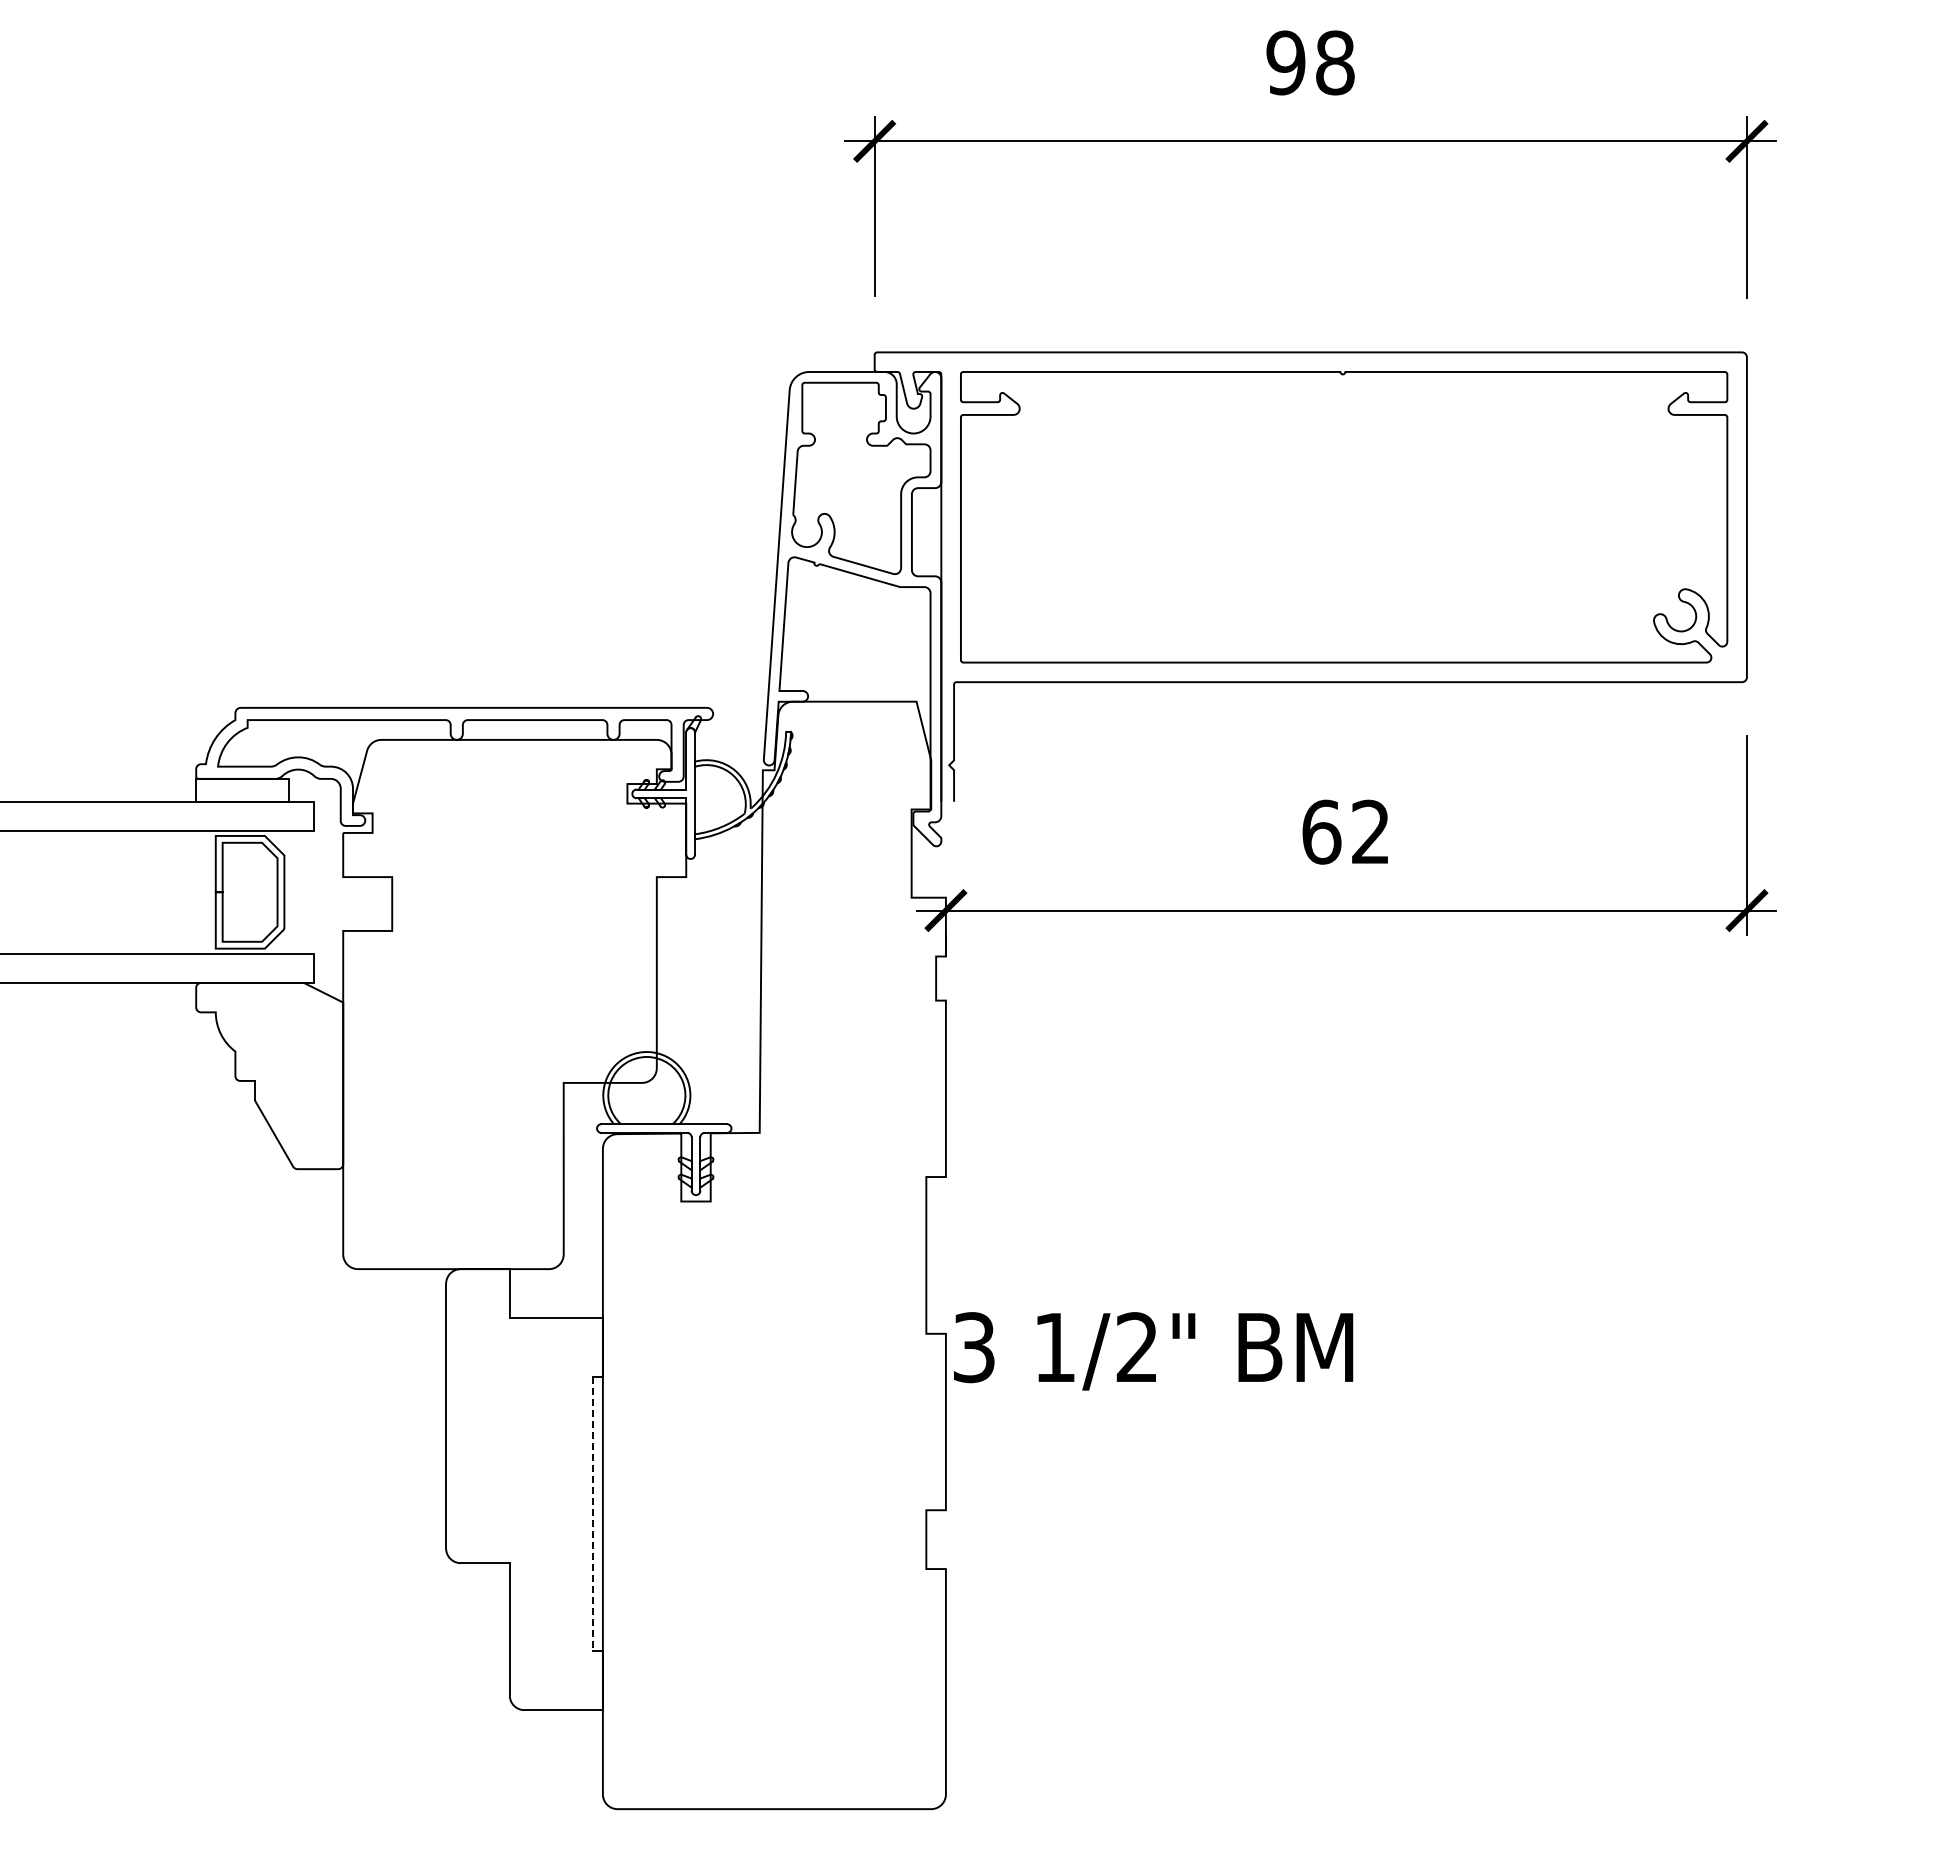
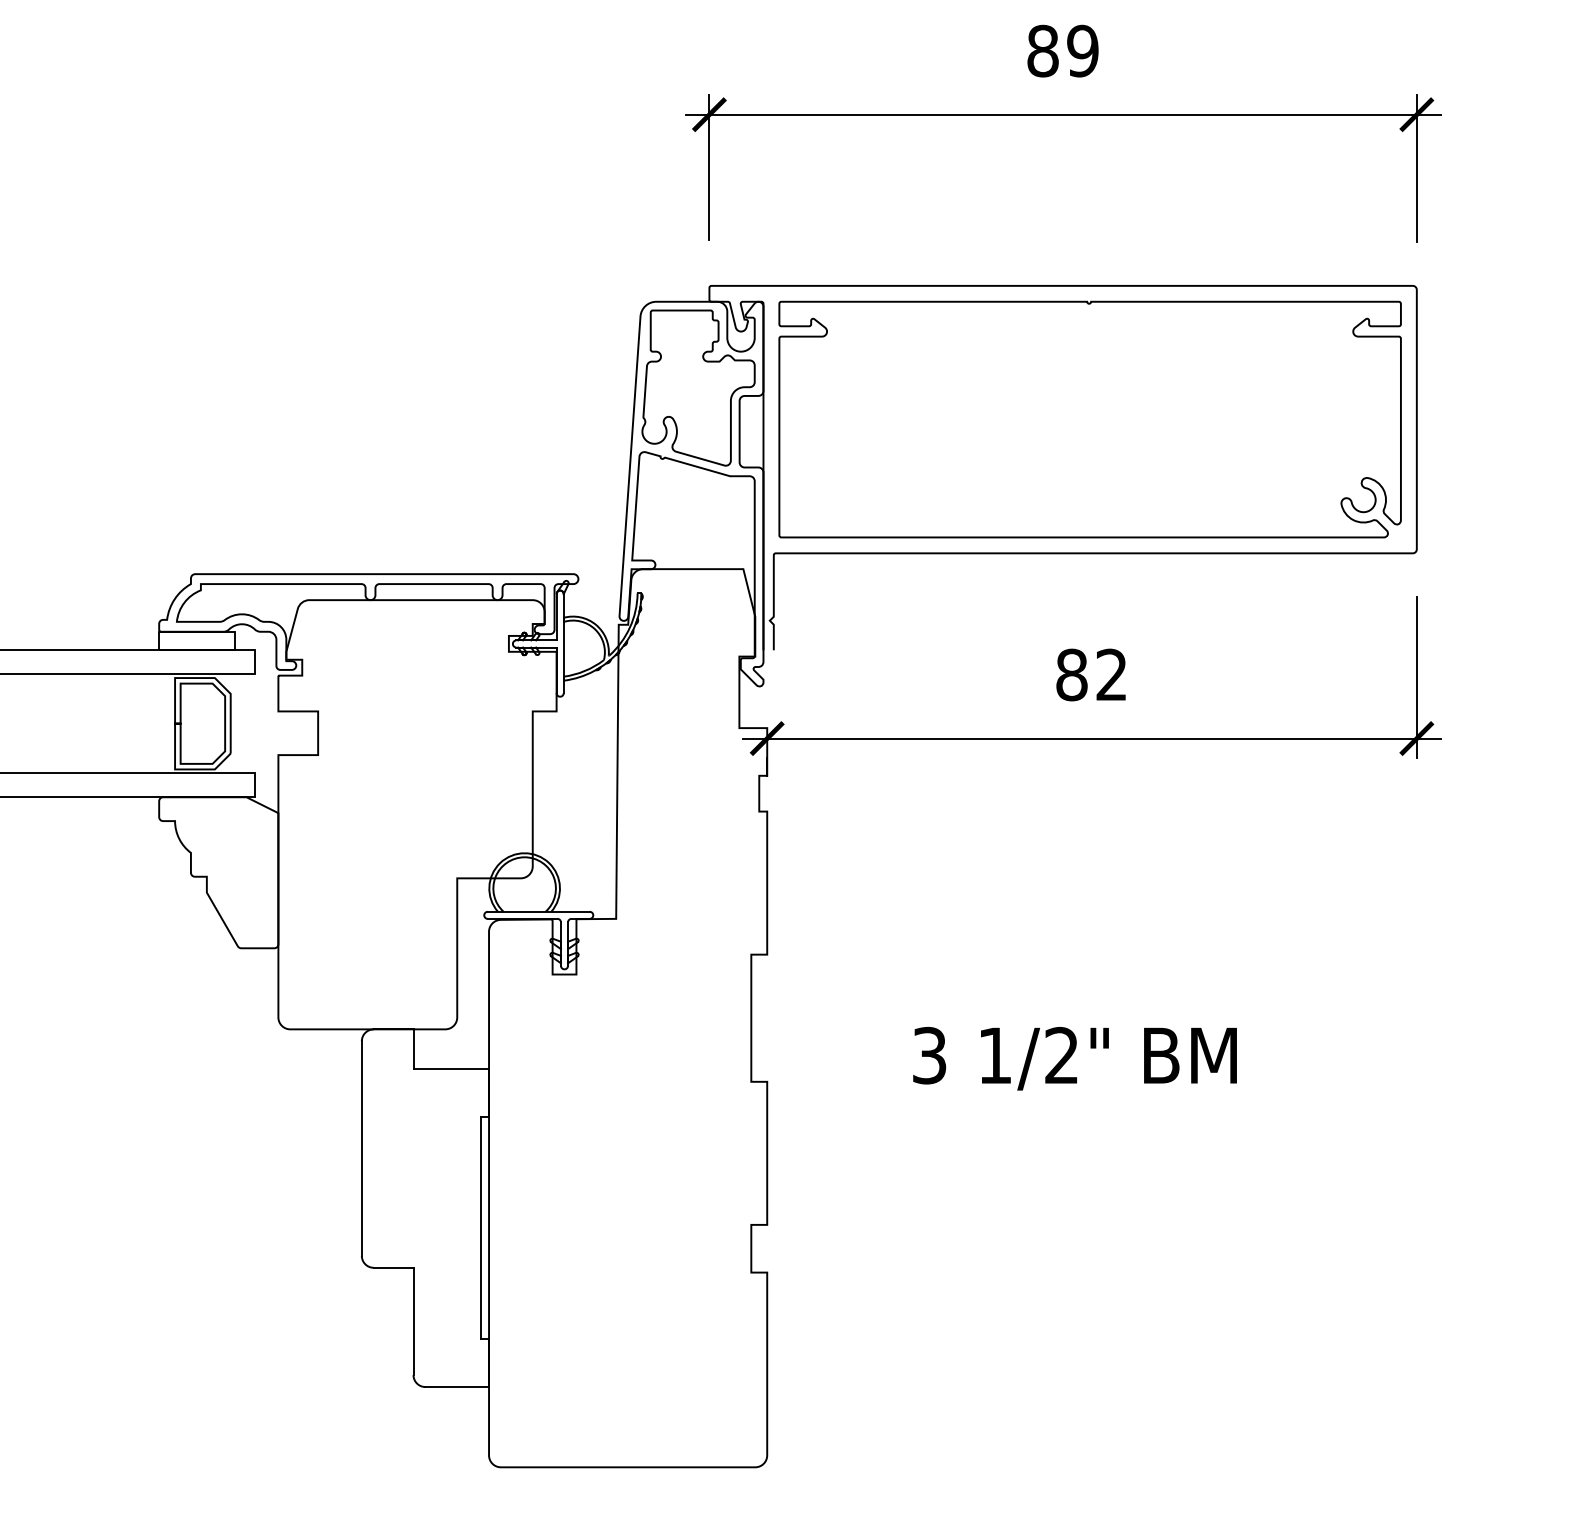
text: (1310, 62) -> (1062, 50), 98 -> 89
text: (1321, 831) -> (1071, 674), 62 -> 82
text: (1153, 1351) -> (1075, 1058), moved
line: (593, 1514) -> (481, 1228), dashed -> solid

